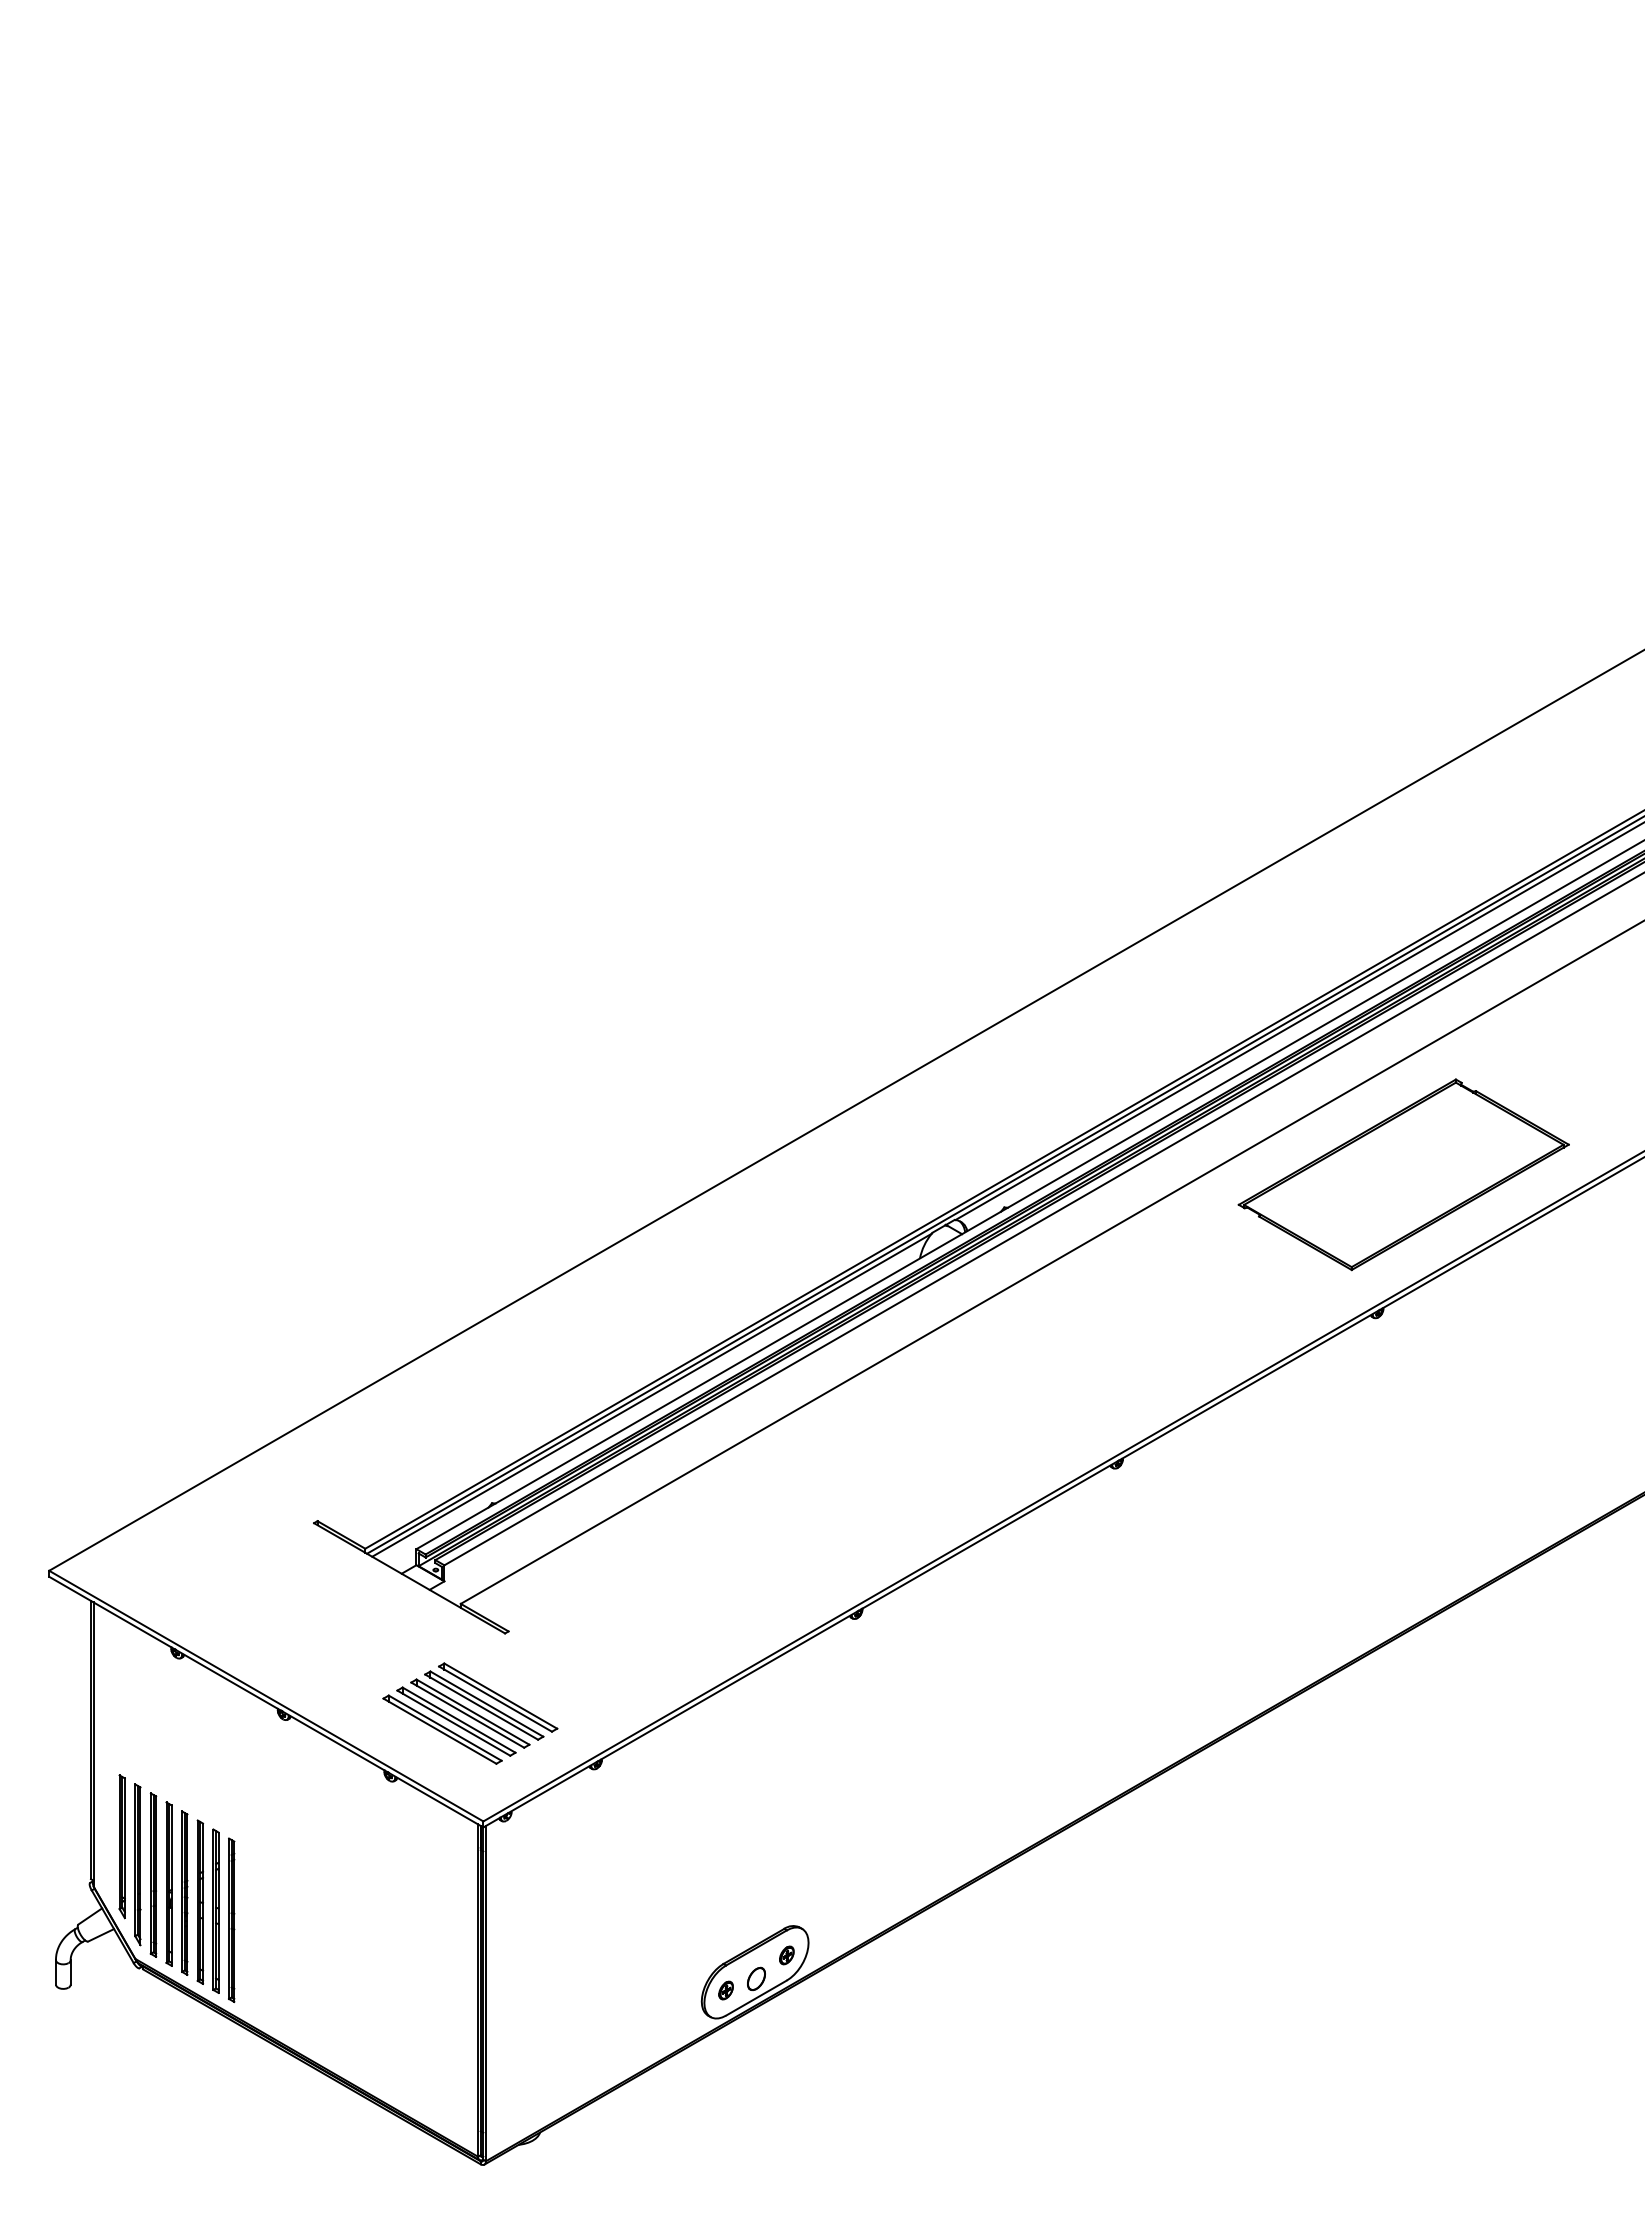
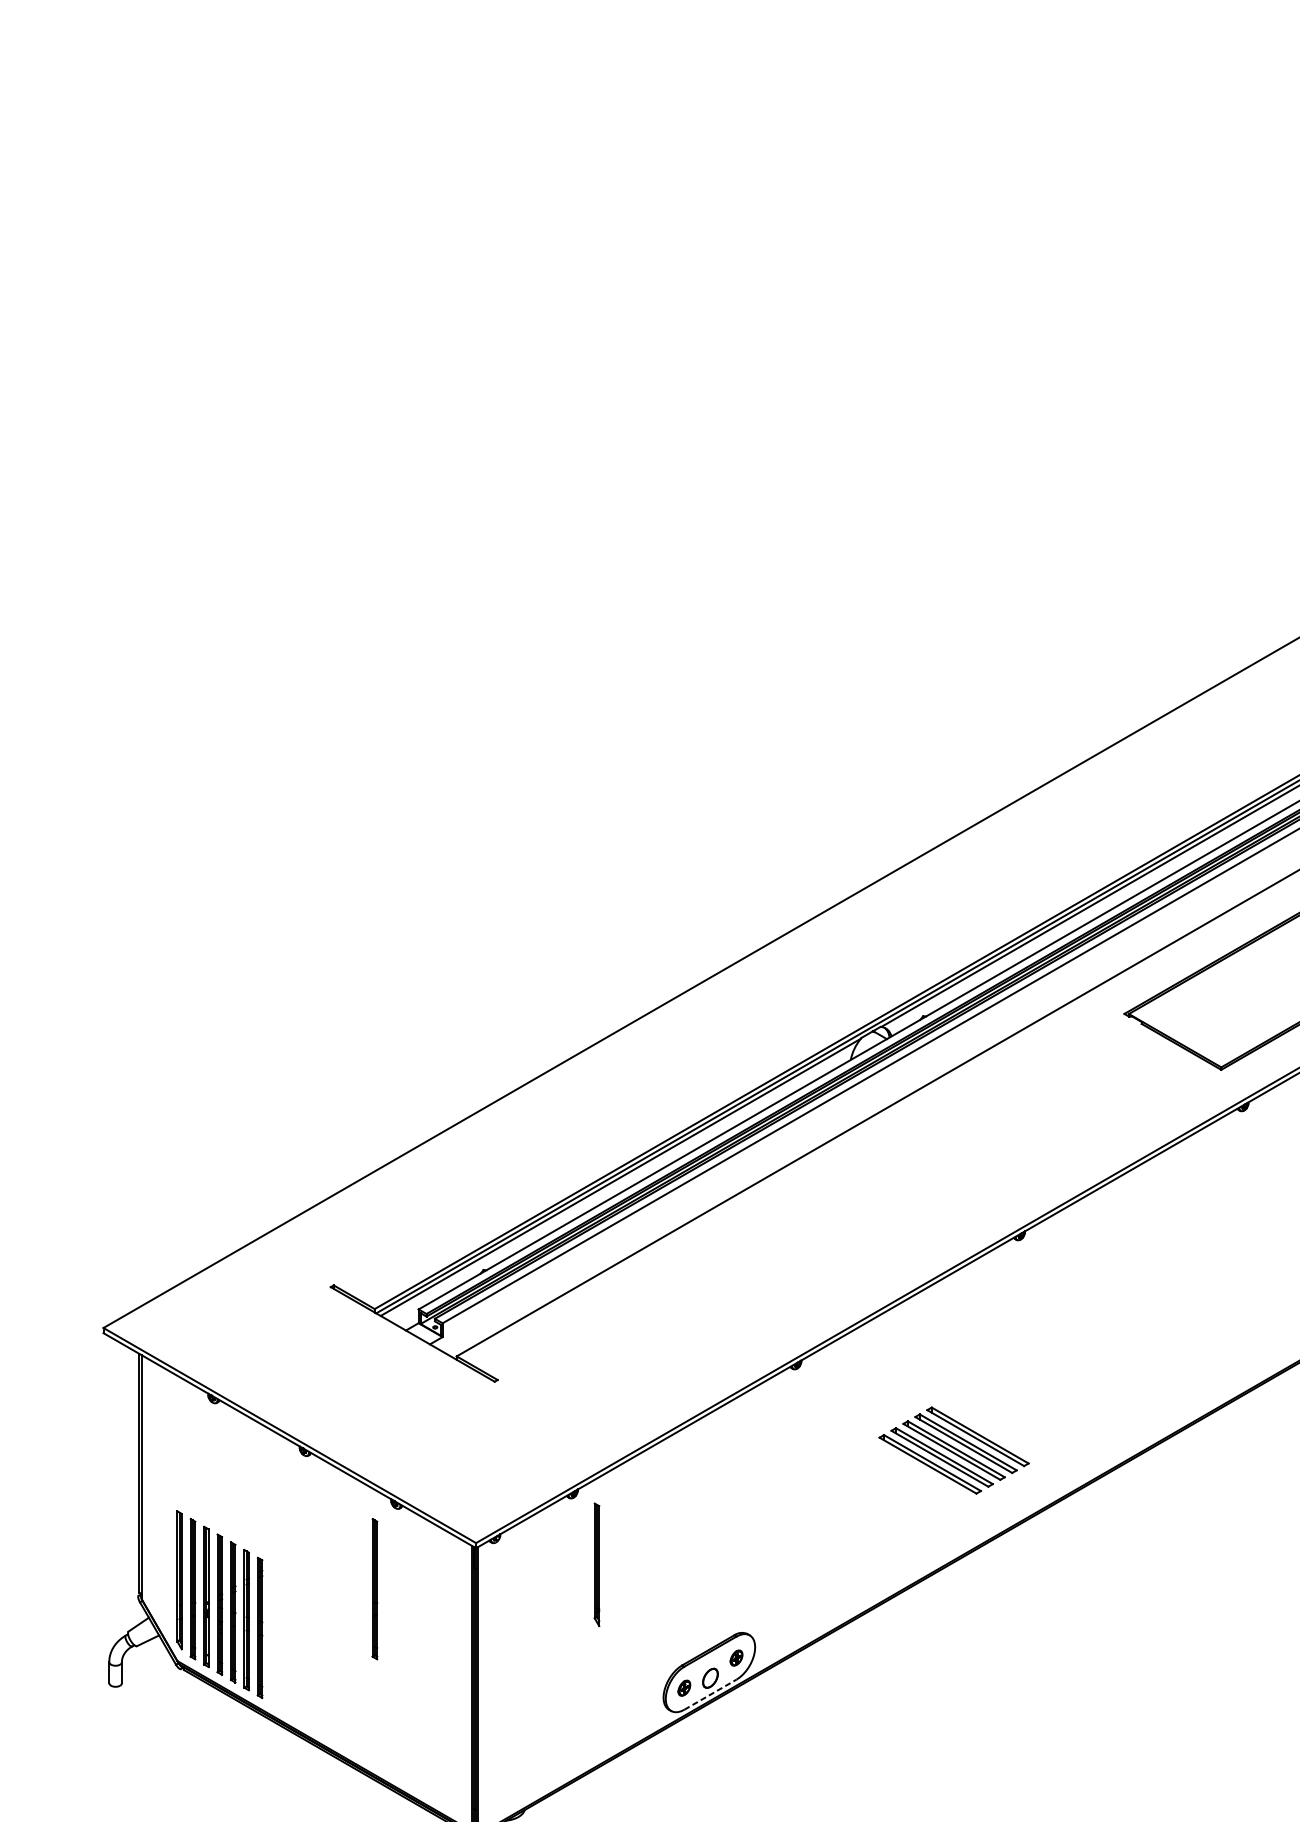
part: (470, 1713) -> (954, 1450), moved
part: (121, 1846) -> (596, 1564), moved
part: (365, 1874) -> (374, 1588), added
line: (756, 1997) -> (710, 1694), solid -> dashed

